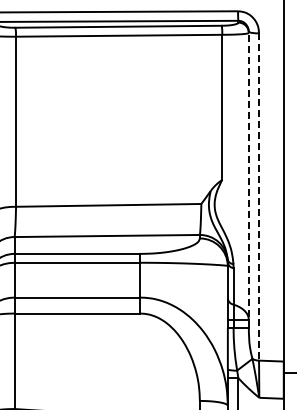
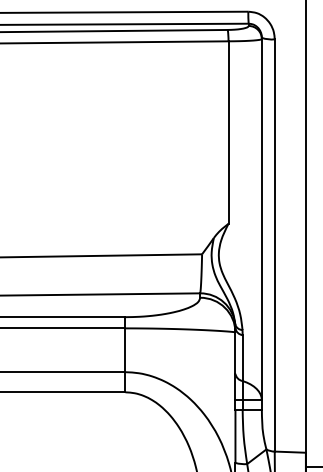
line: (248, 179) -> (261, 223), dashed -> solid
line: (259, 196) -> (275, 244), dashed -> solid

